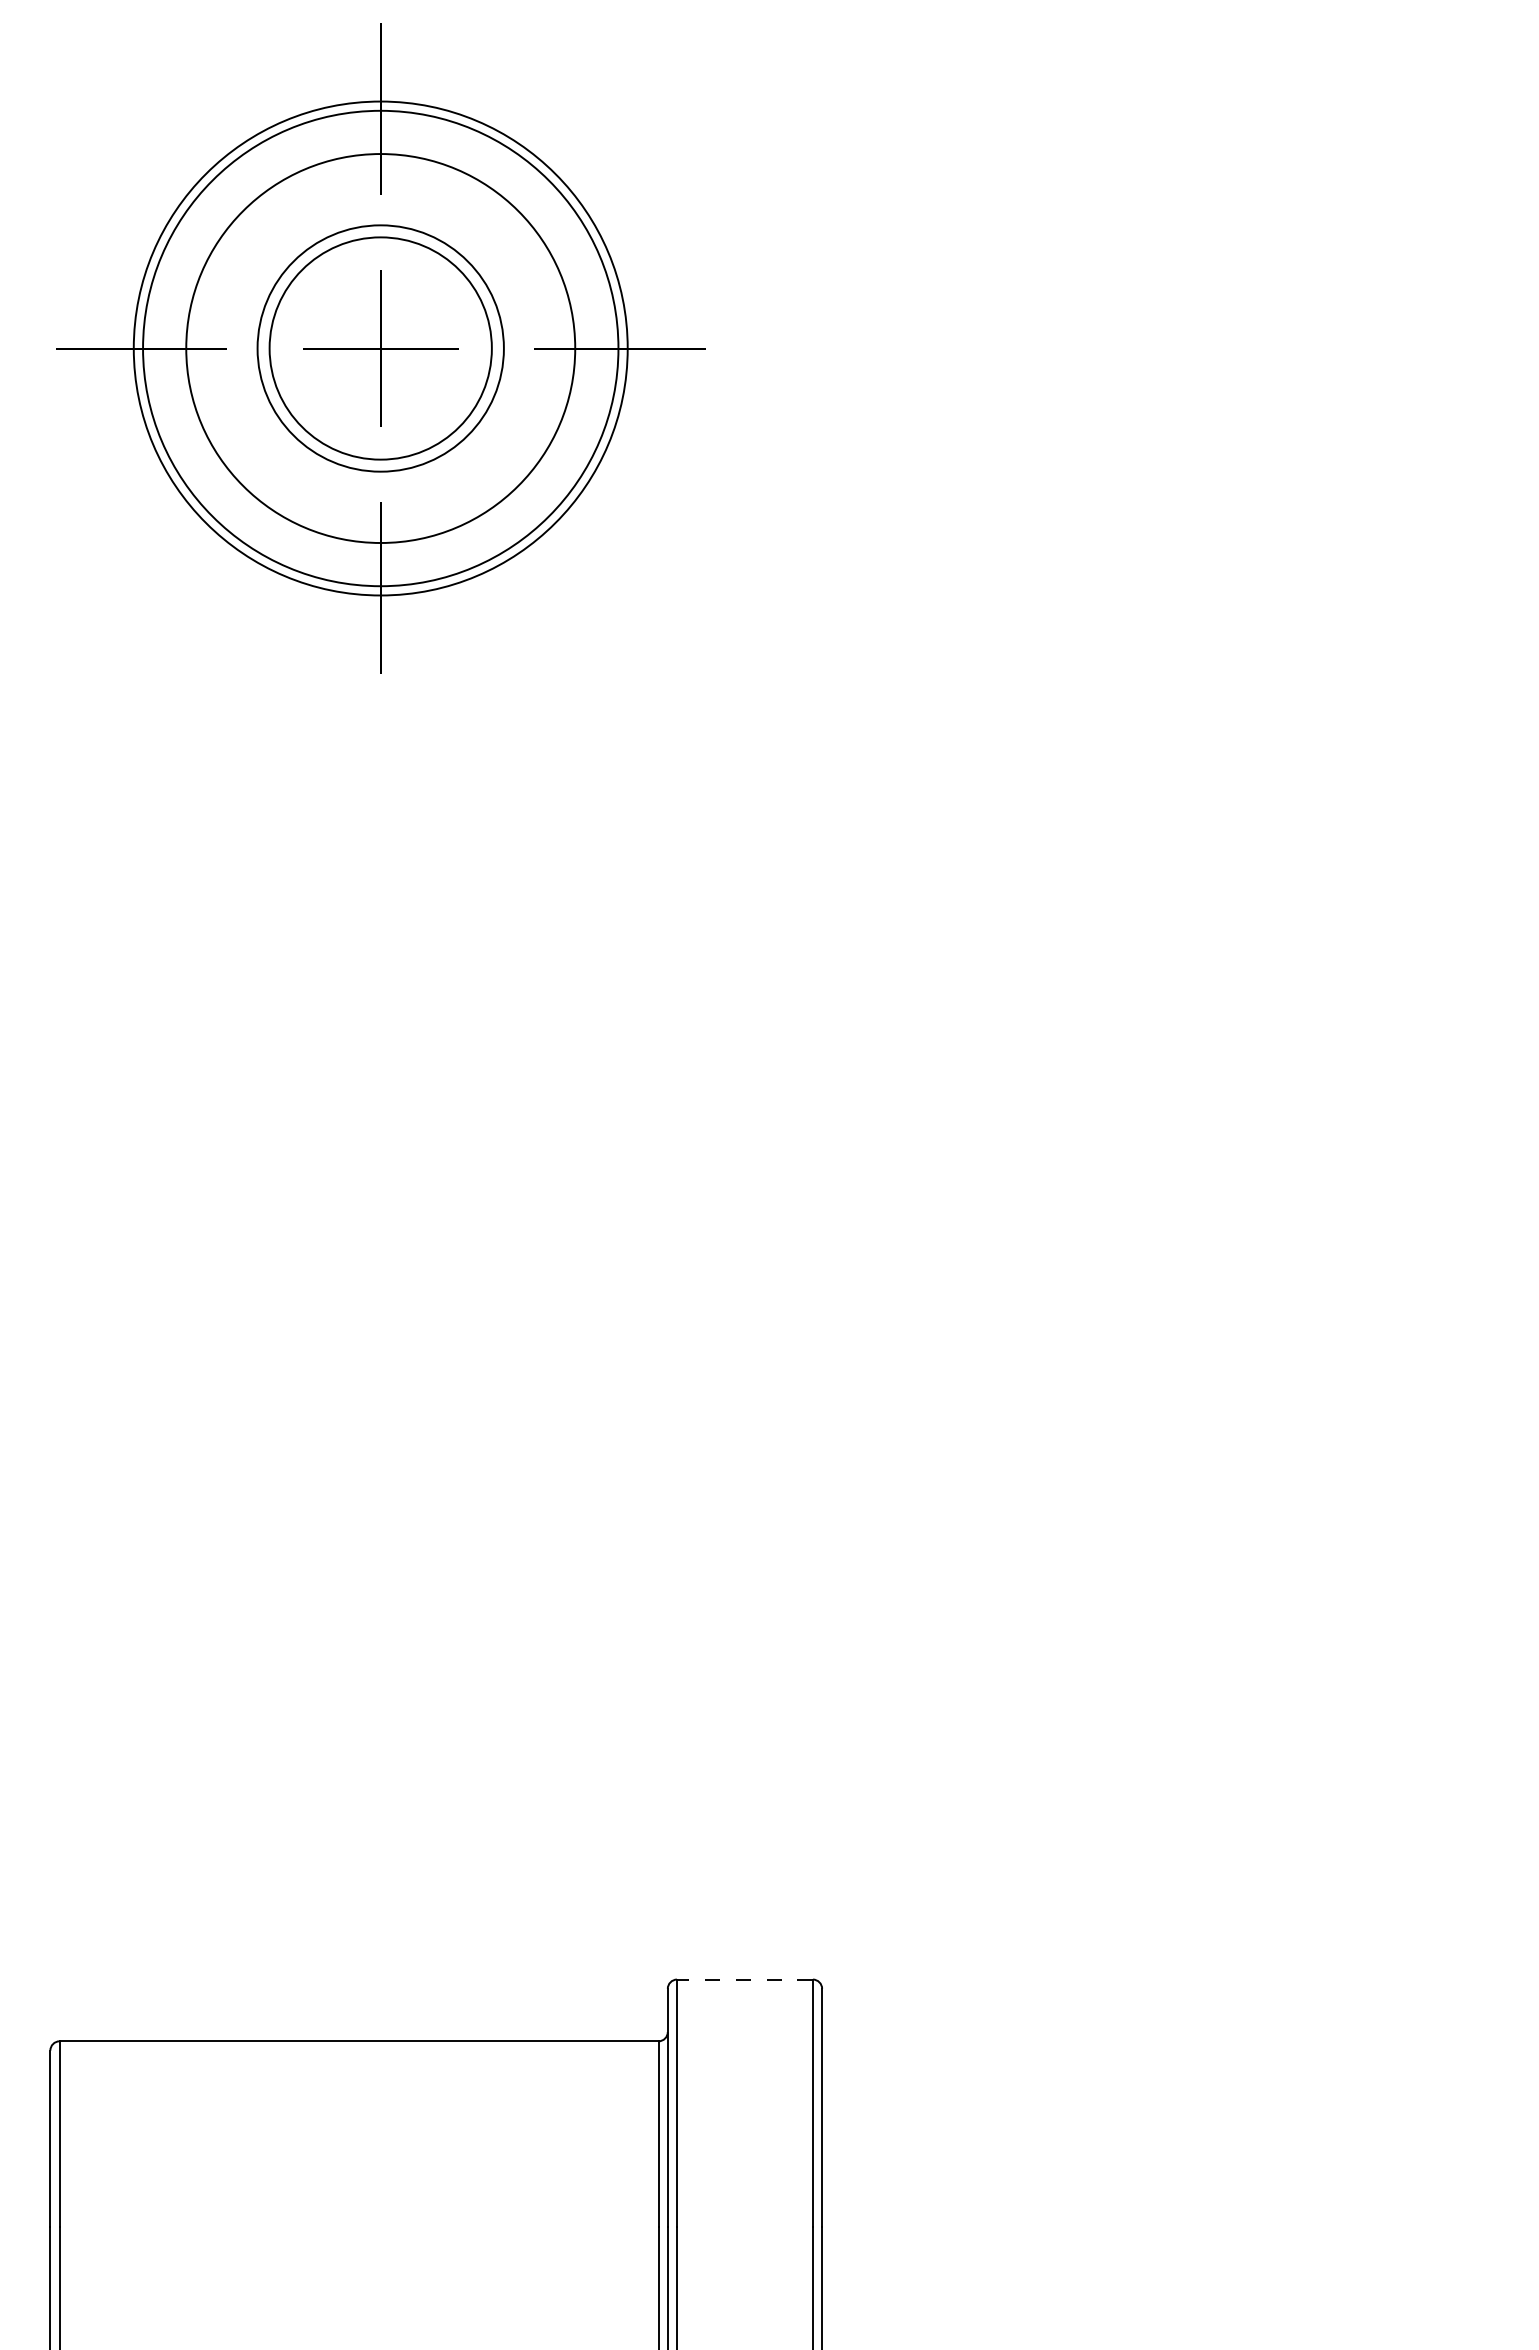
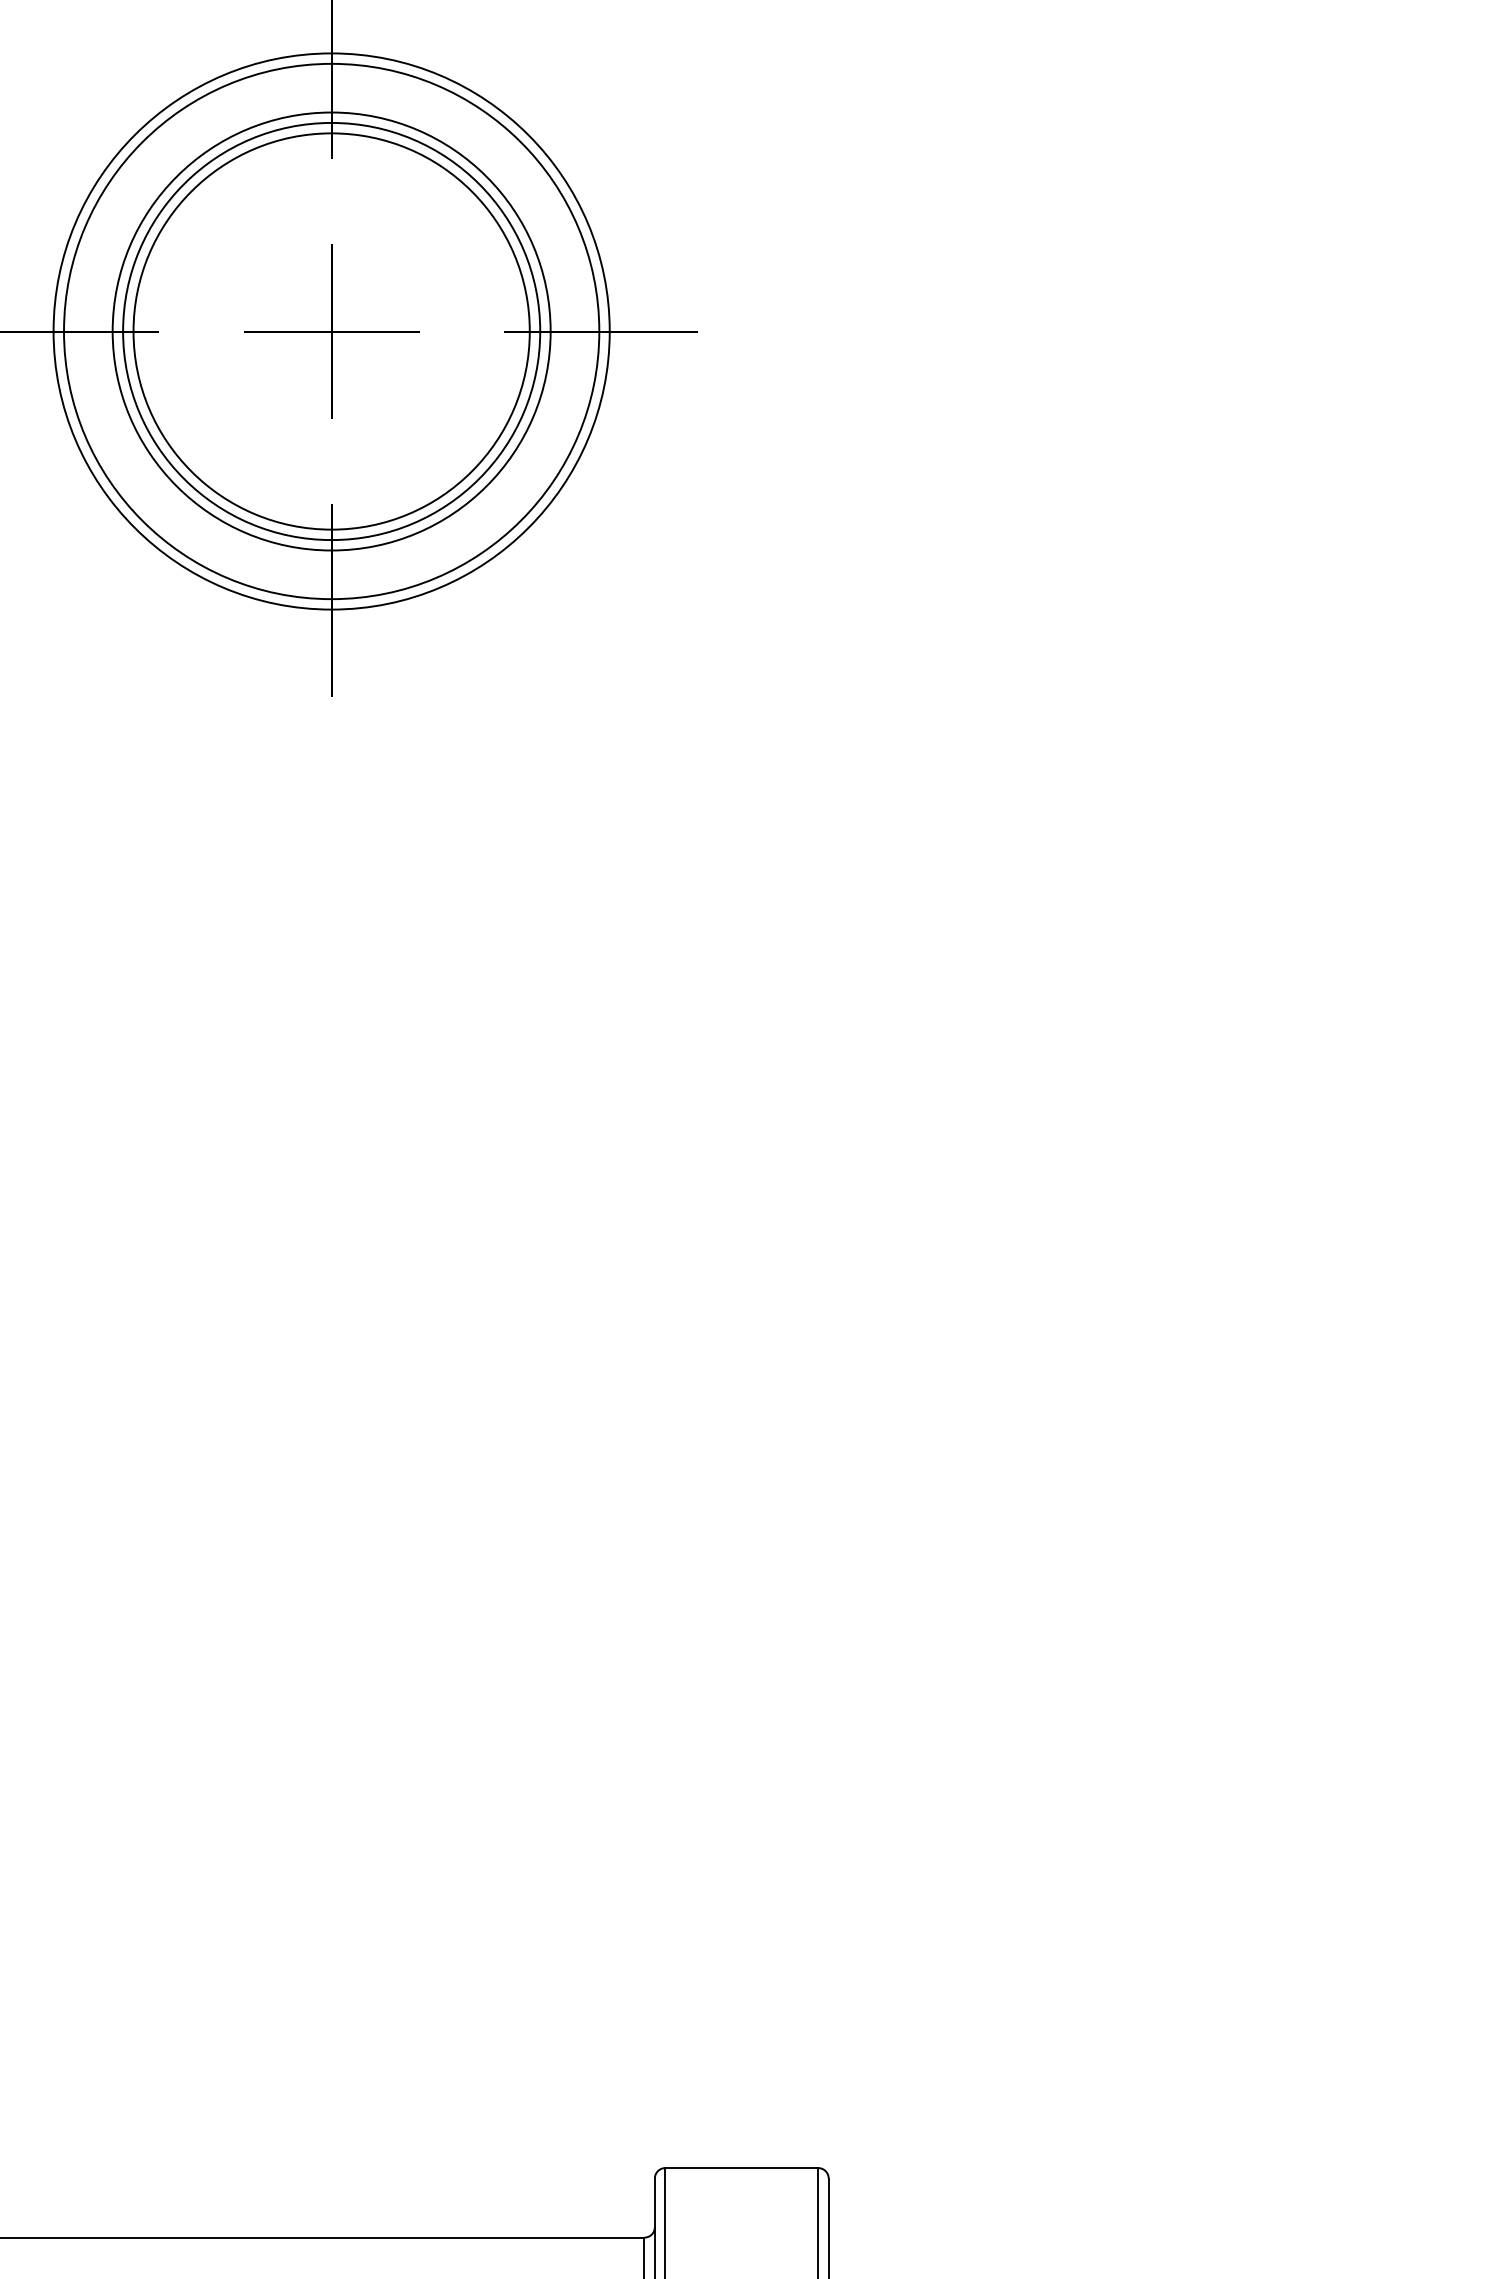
circle: (380, 348) -> (331, 331), size x1.43
circle: (380, 348) -> (331, 331), size x1.67
line: (744, 1979) -> (741, 2167), dashed -> solid

